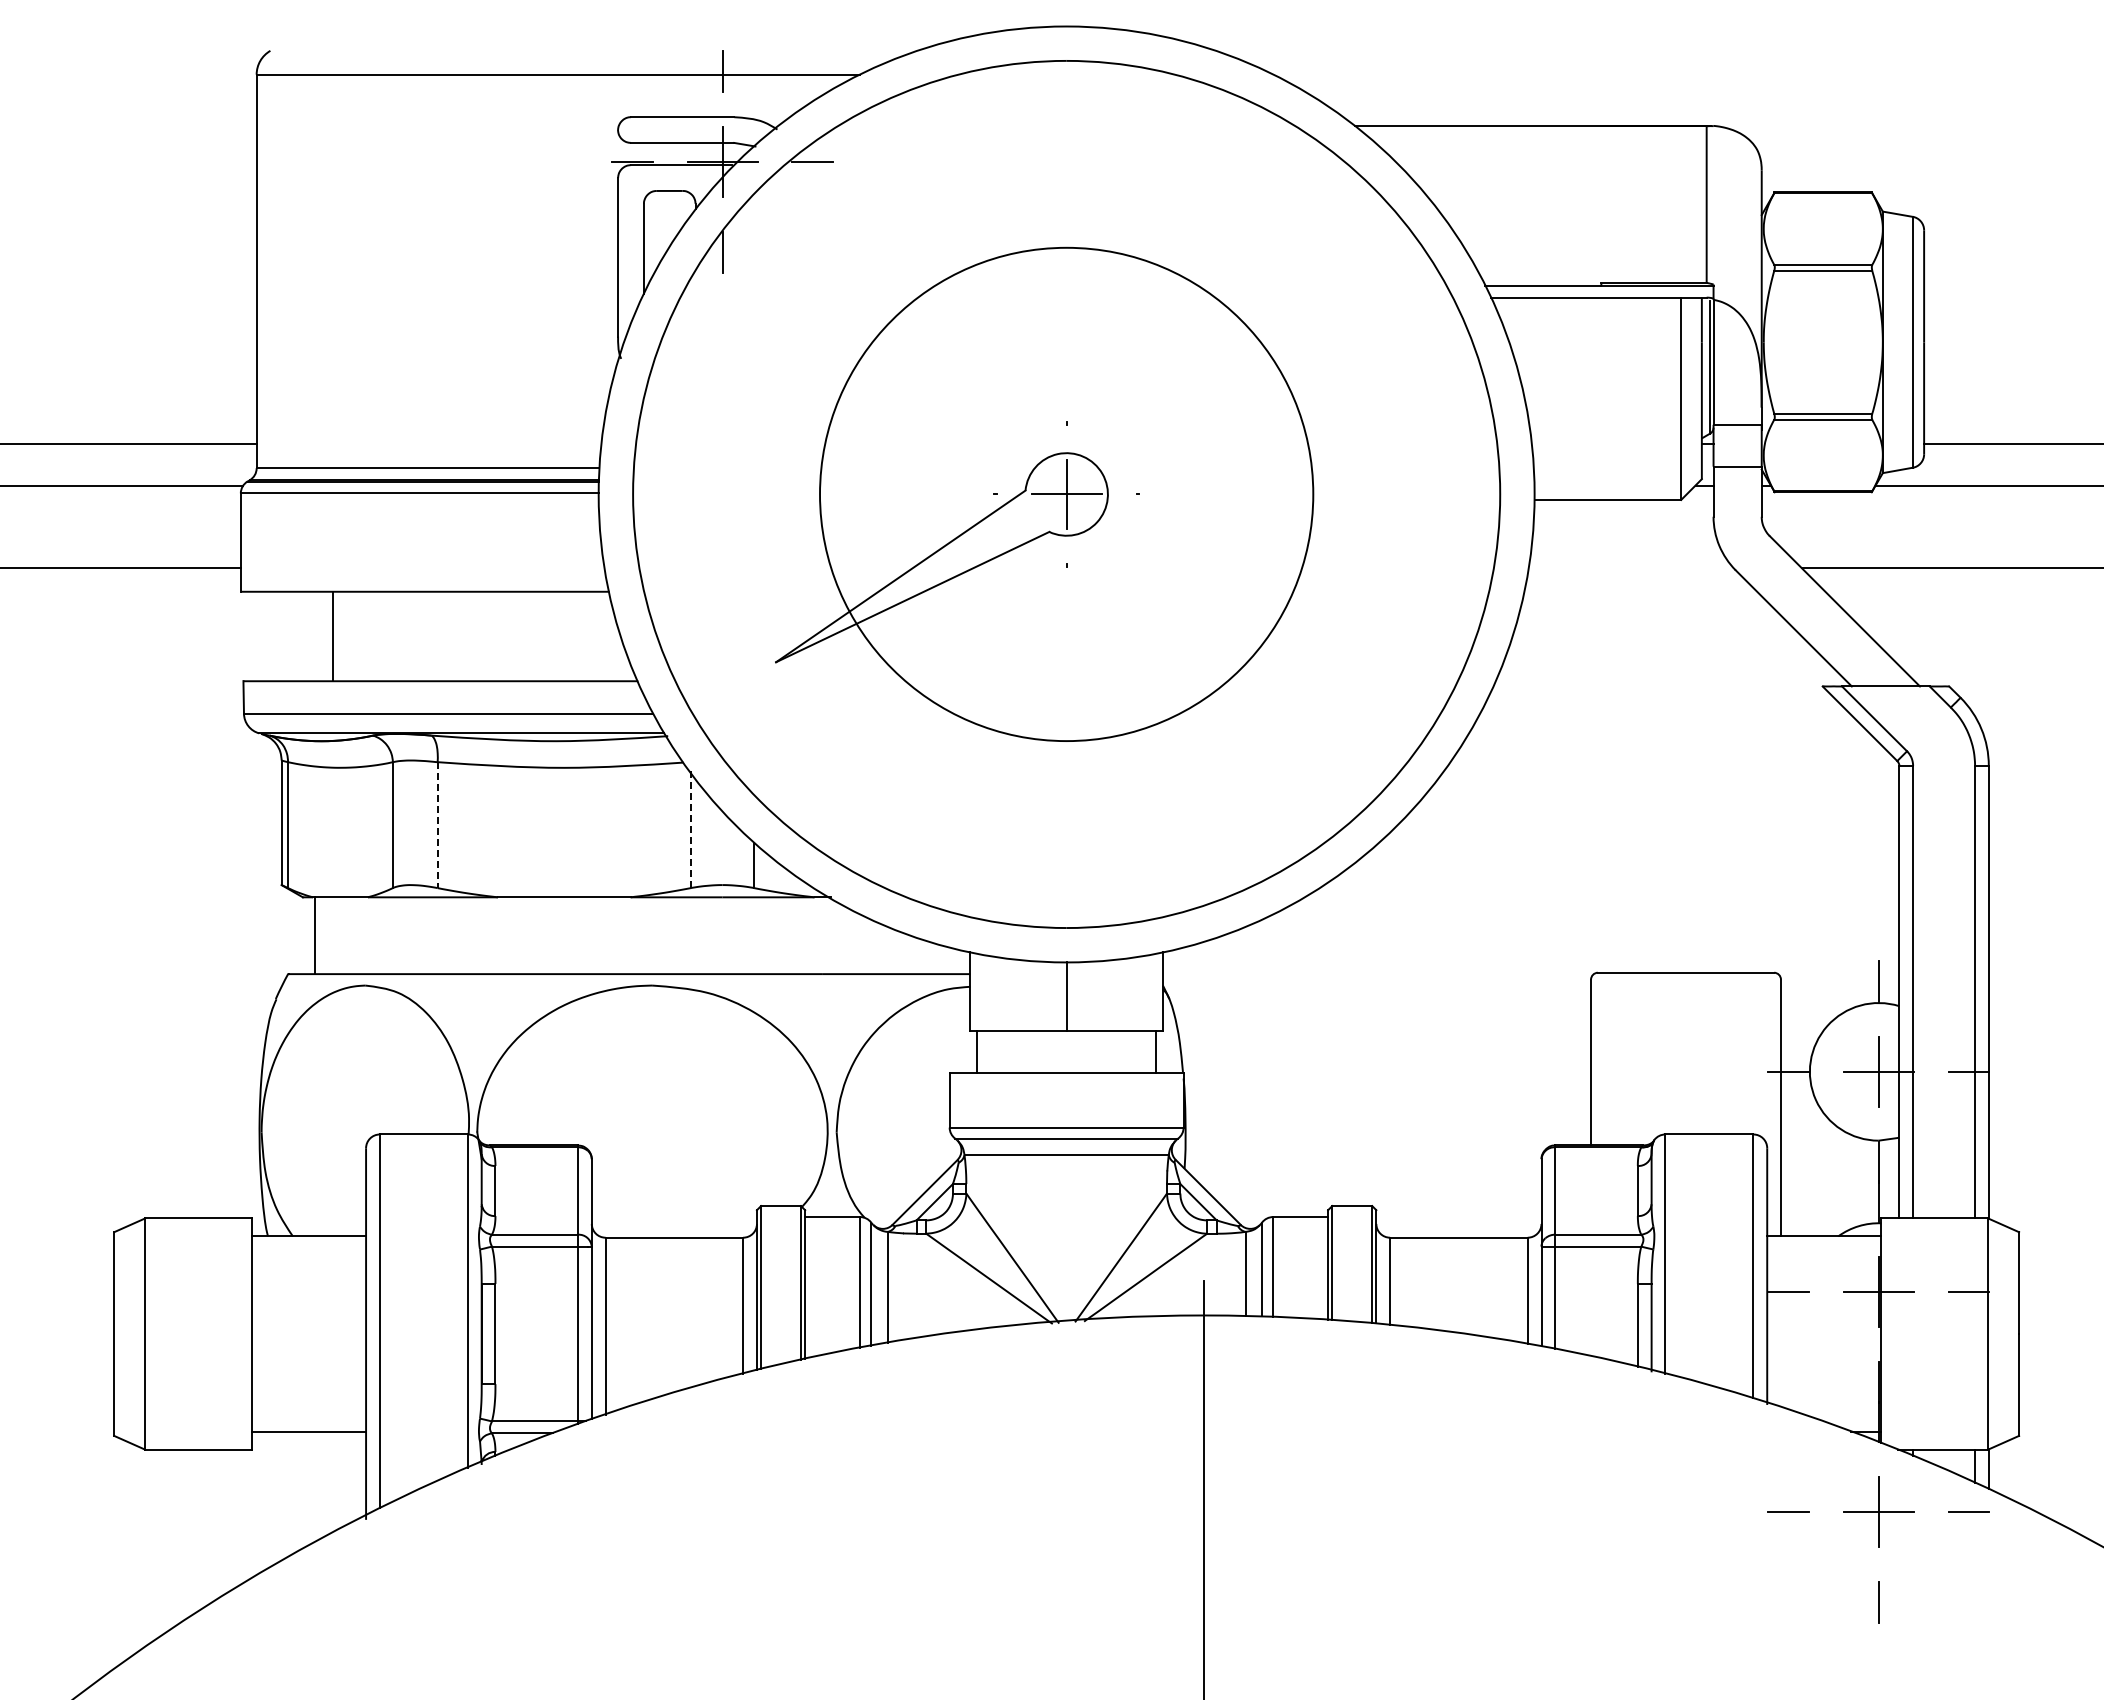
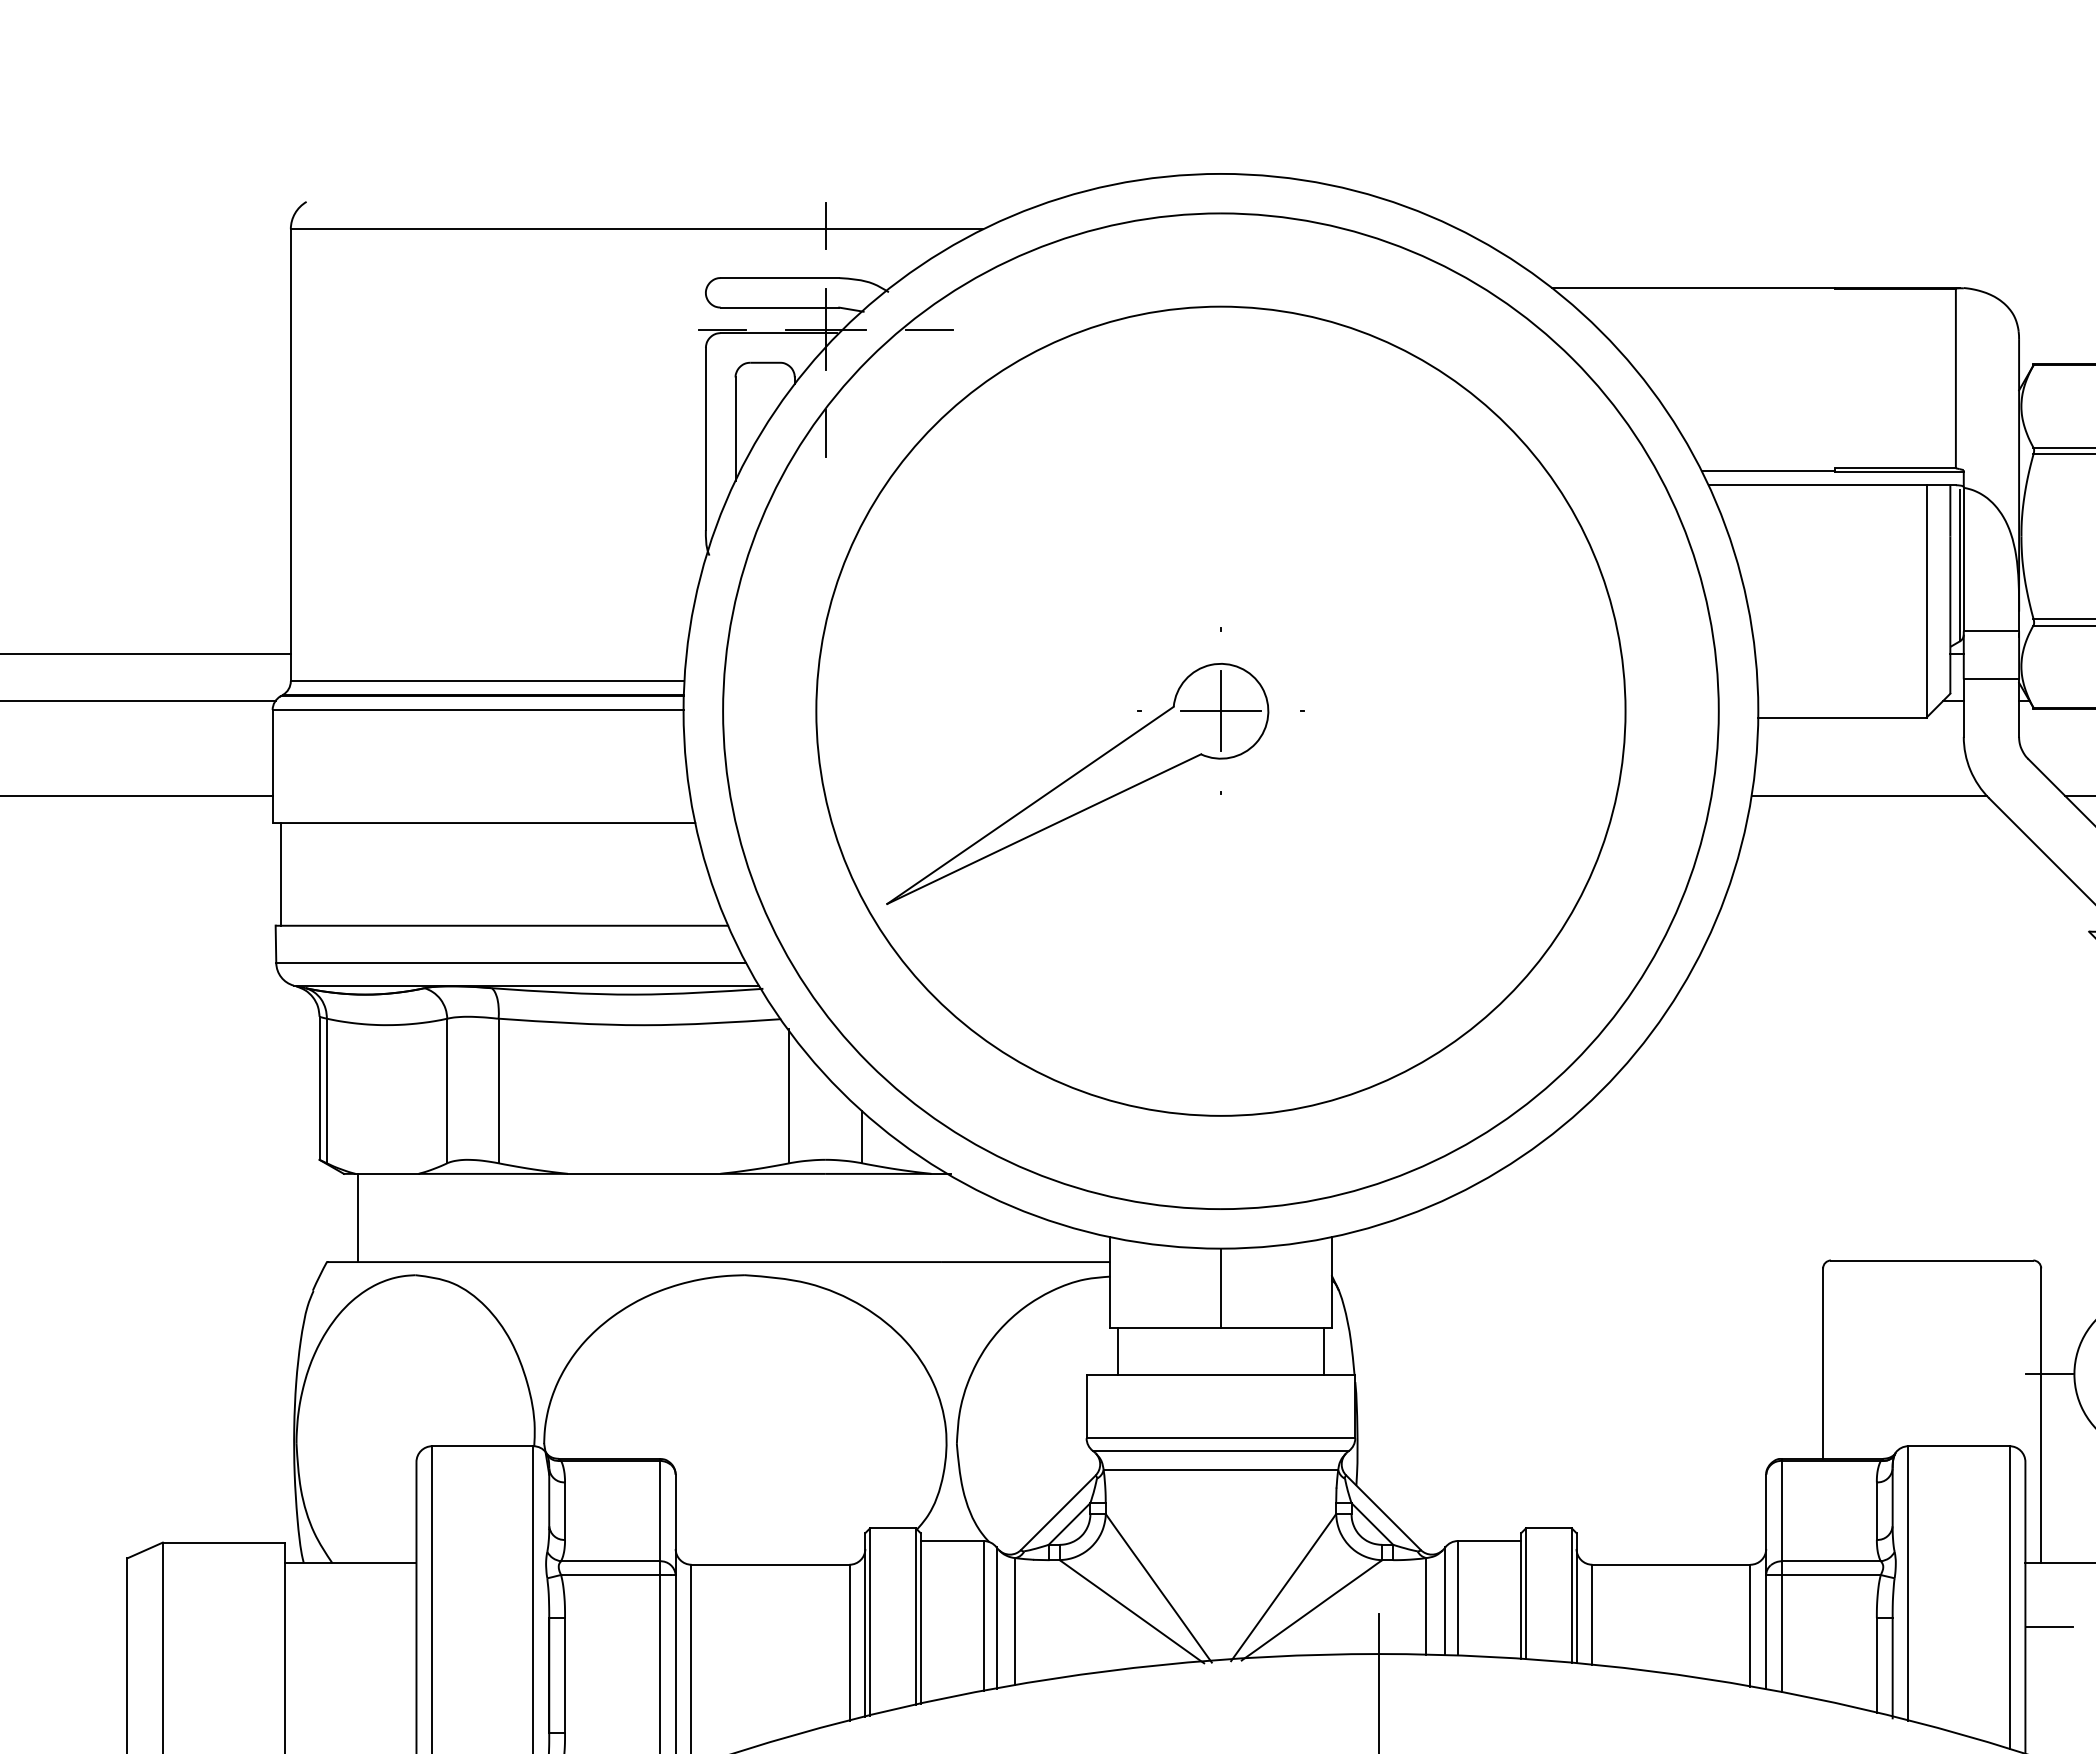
circle: (1066, 494) -> (1220, 711), size x1.43
line: (1630, 568) -> (1868, 796), added
line: (332, 636) -> (280, 874), moved
line: (437, 825) -> (498, 1091), dashed -> solid
line: (690, 830) -> (789, 1097), dashed -> solid

